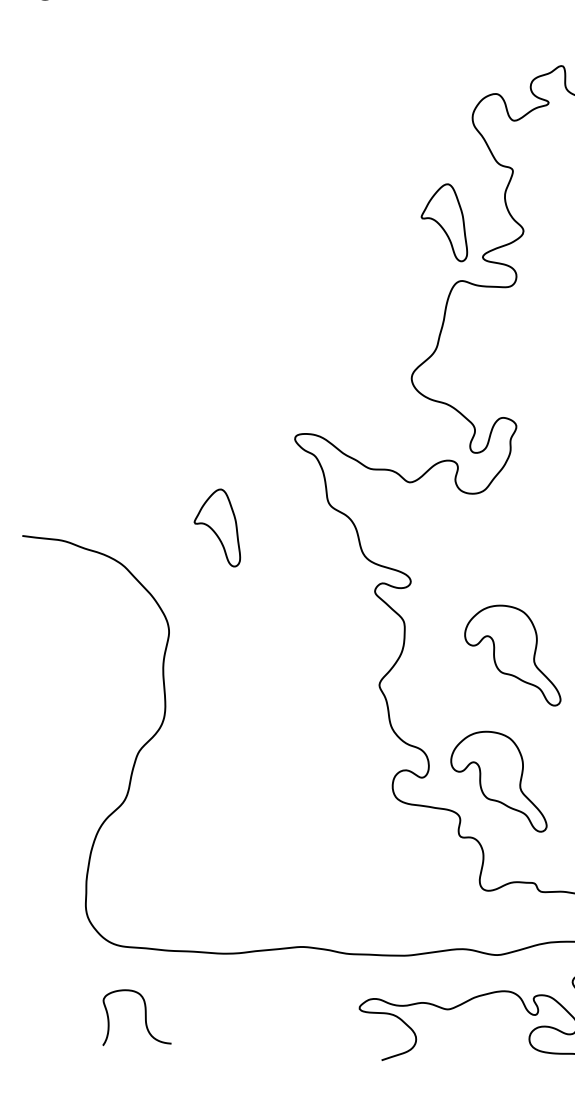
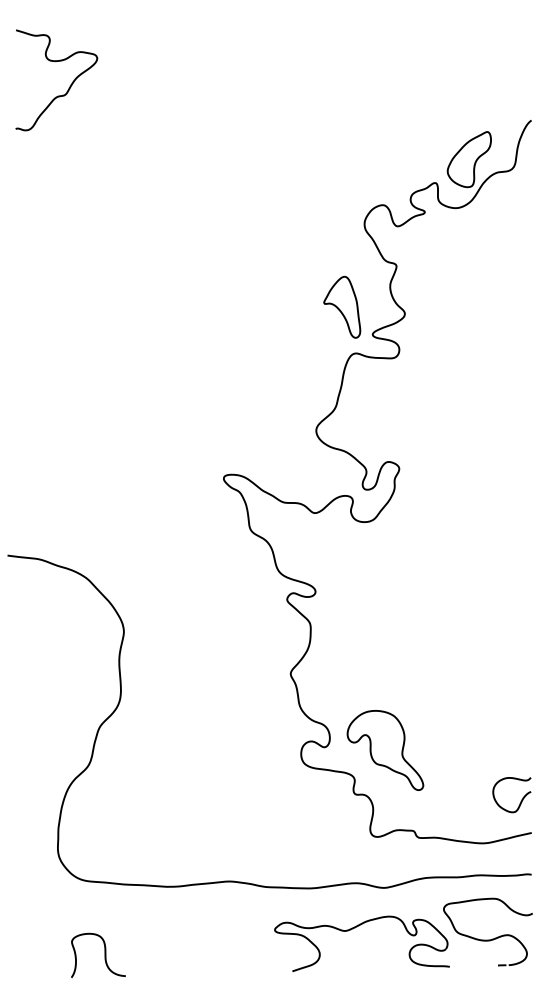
part: (217, 526) -> (162, 548), removed
part: (512, 655) -> (396, 650), removed
curve: (144, 1017) -> (104, 955), moved

